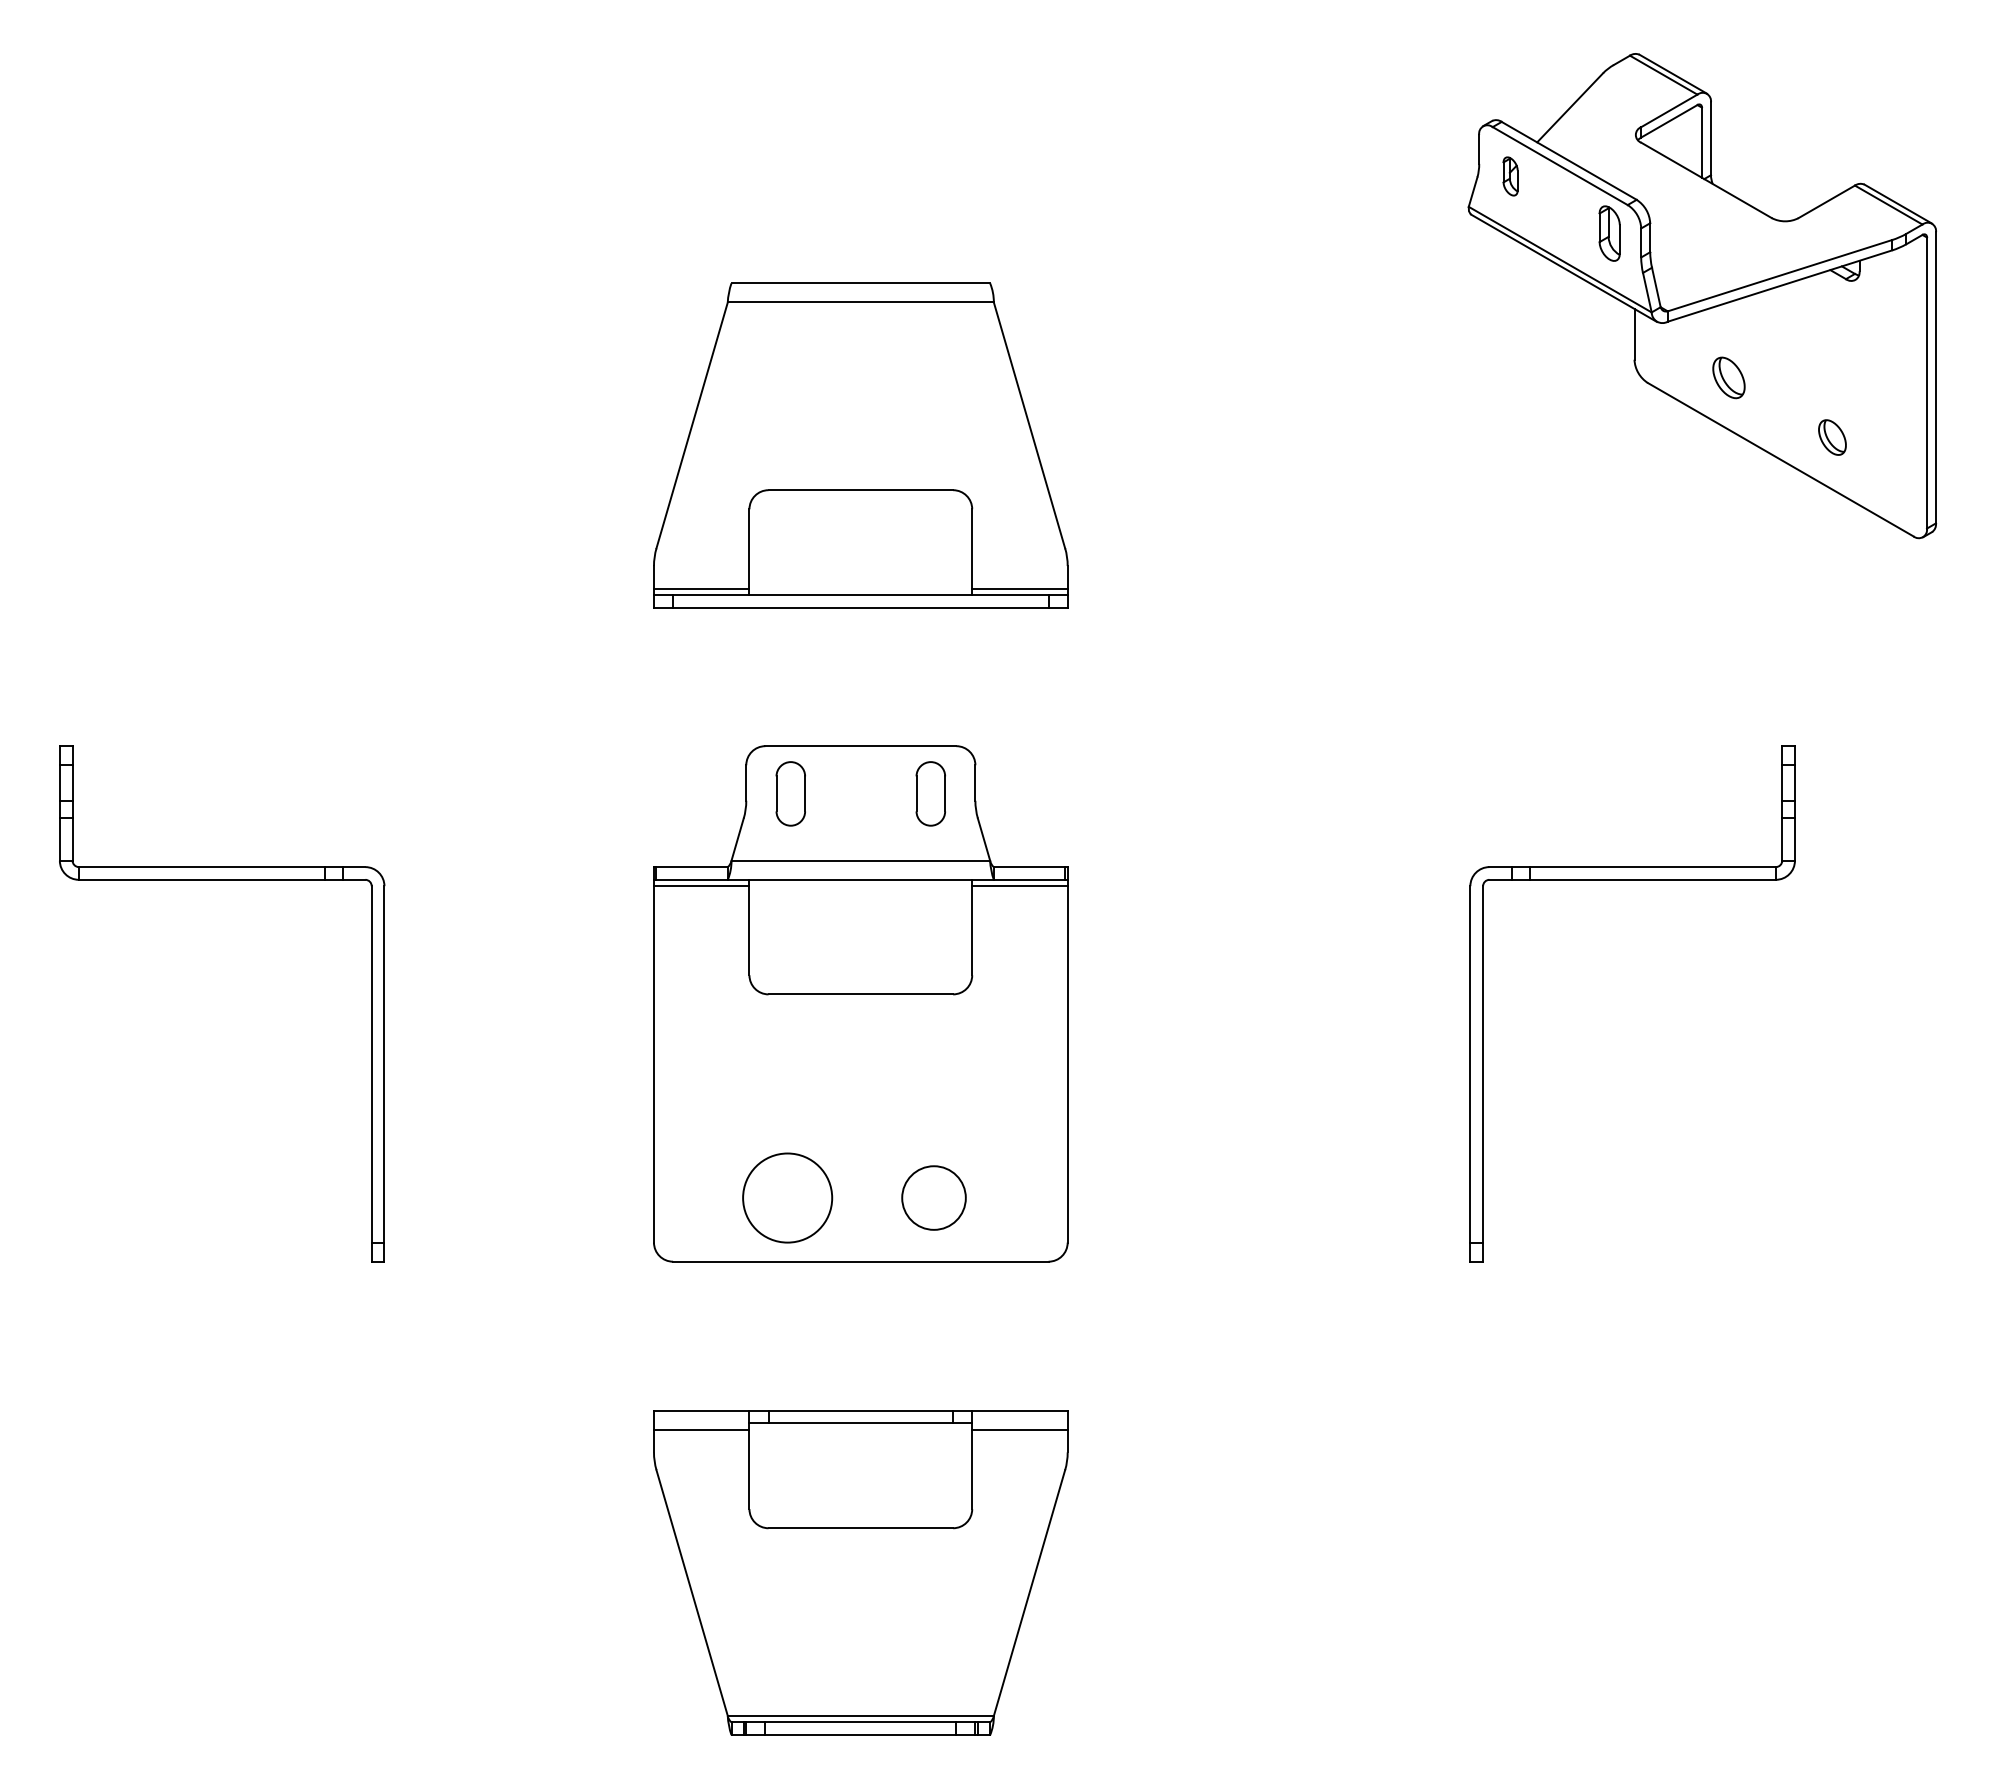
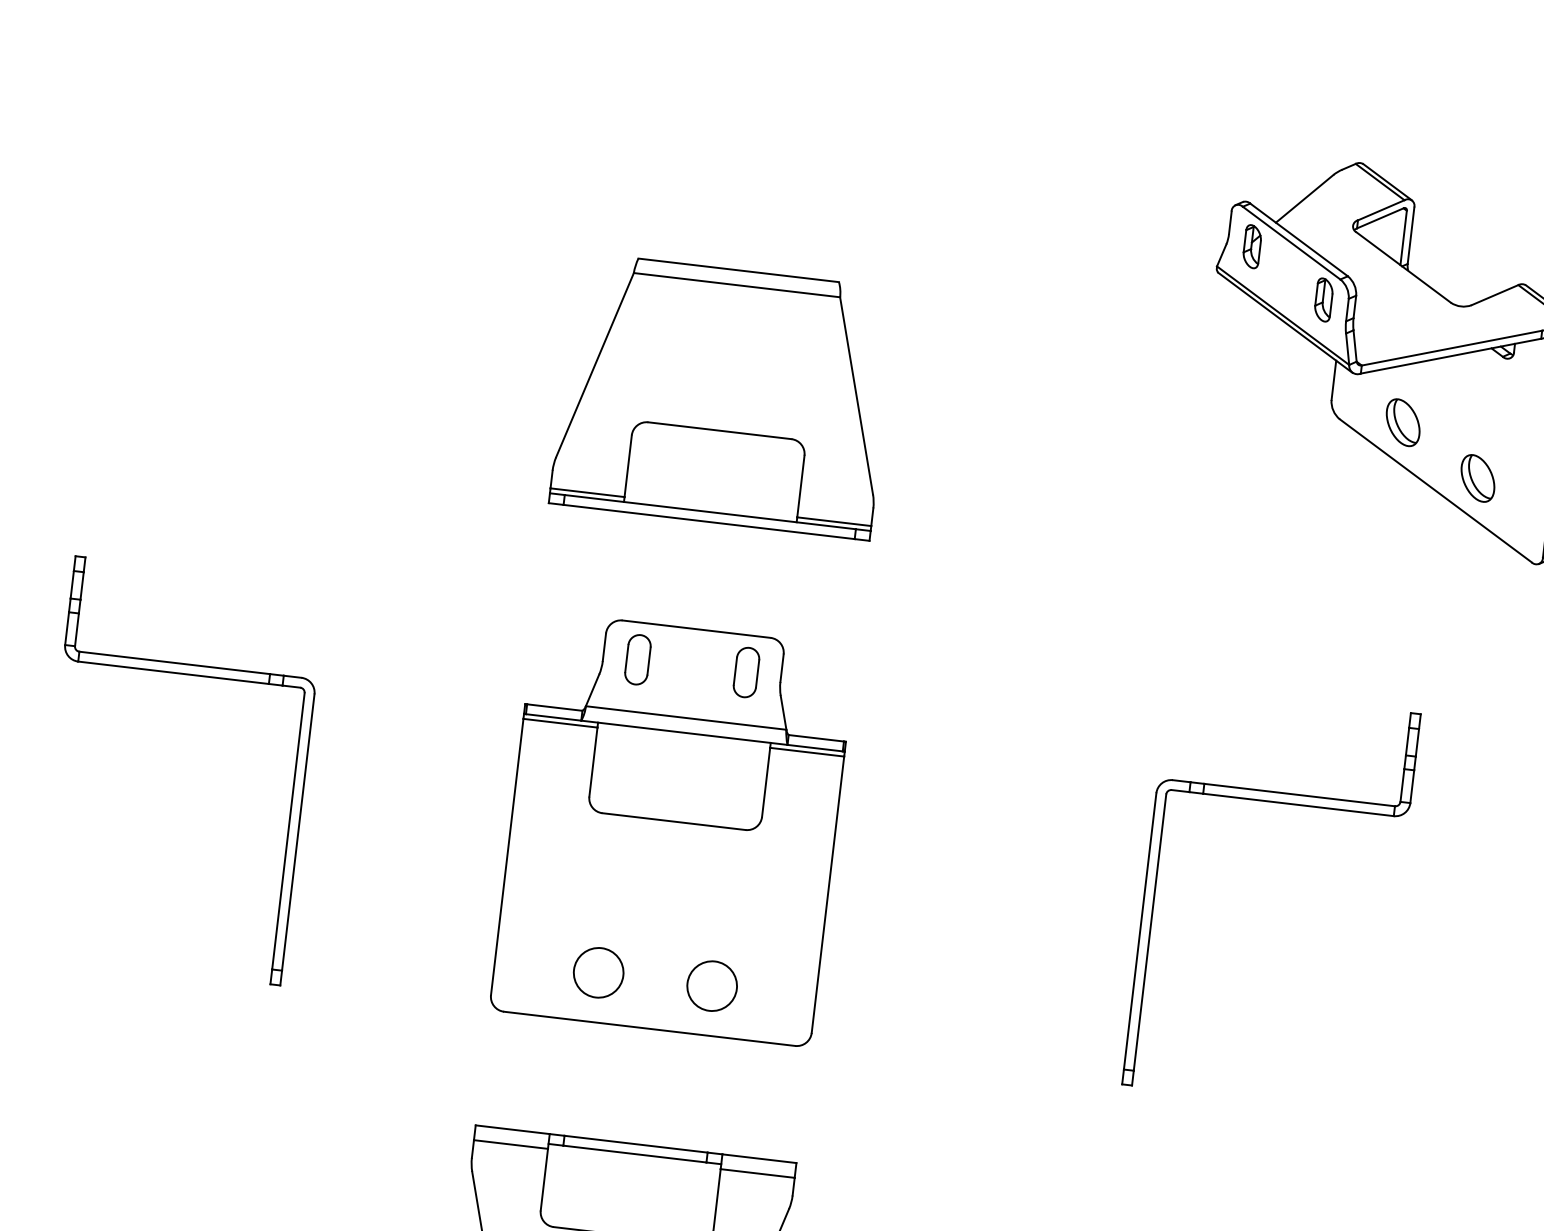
part: (1510, 176) -> (1252, 246), size x1.43
part: (1728, 377) -> (1402, 422), size x1.43
part: (1832, 437) -> (1478, 478), size x1.67
circle: (787, 1197) -> (598, 972), size x0.71

